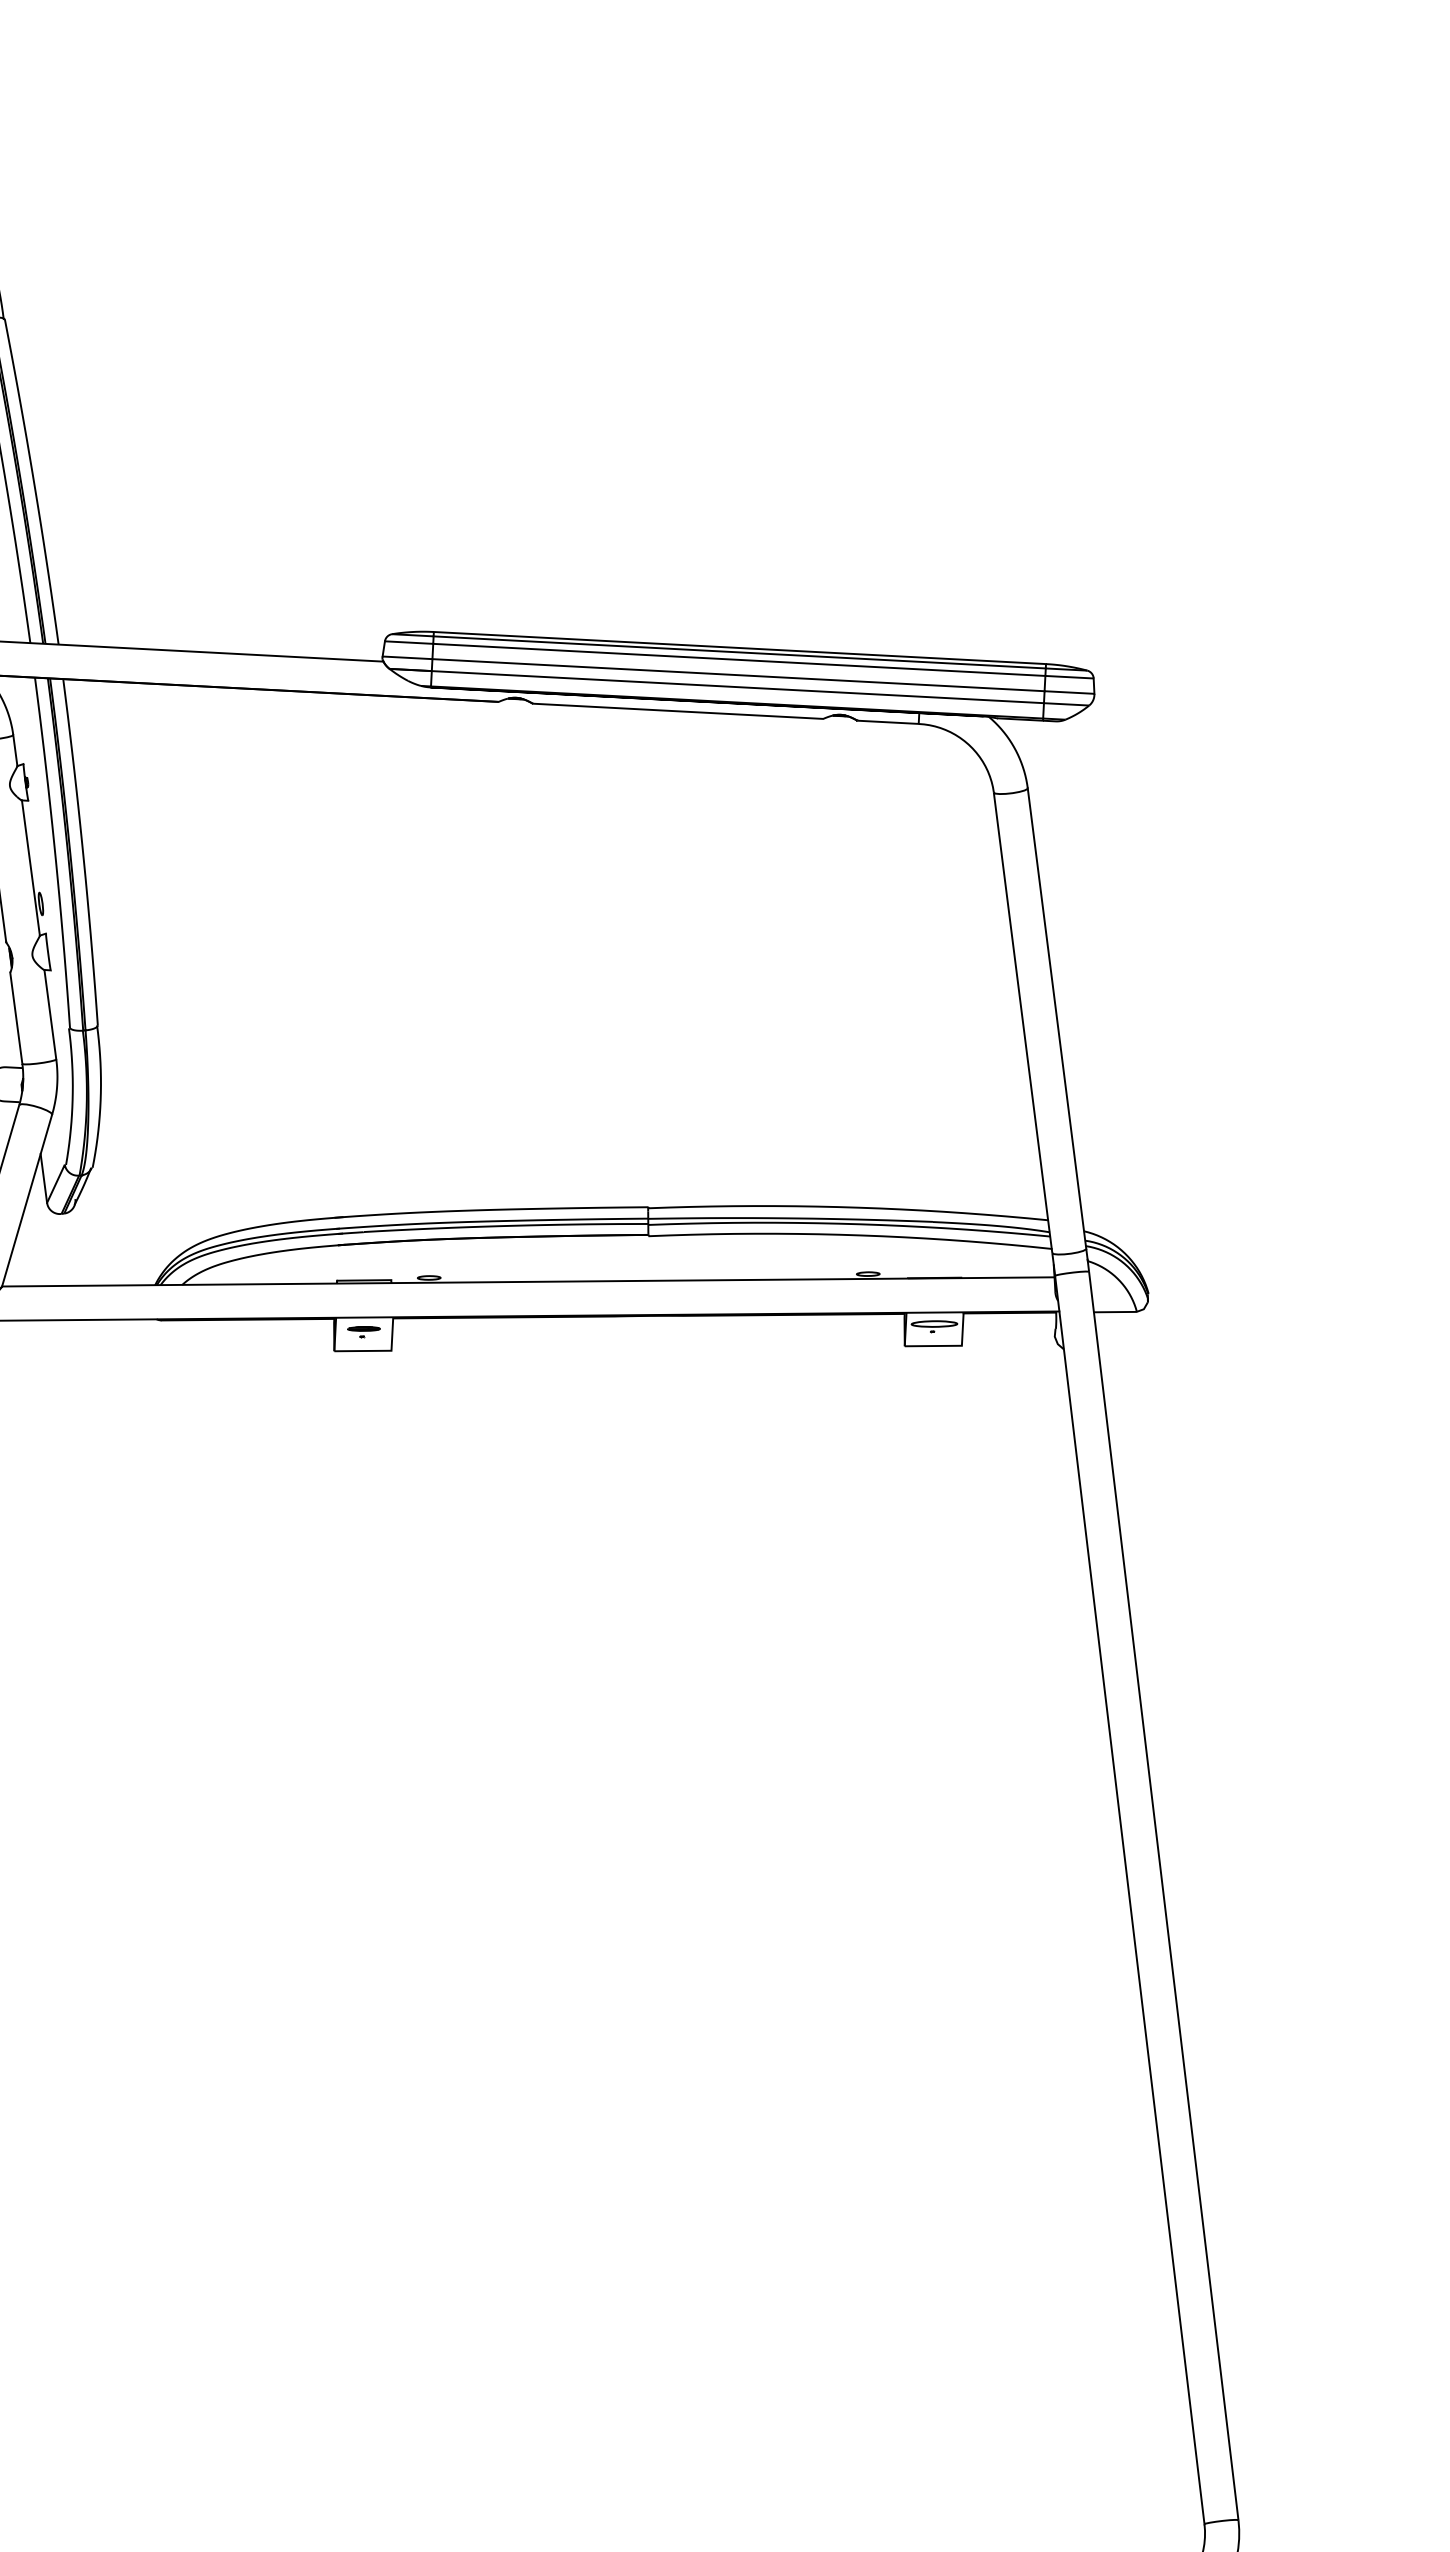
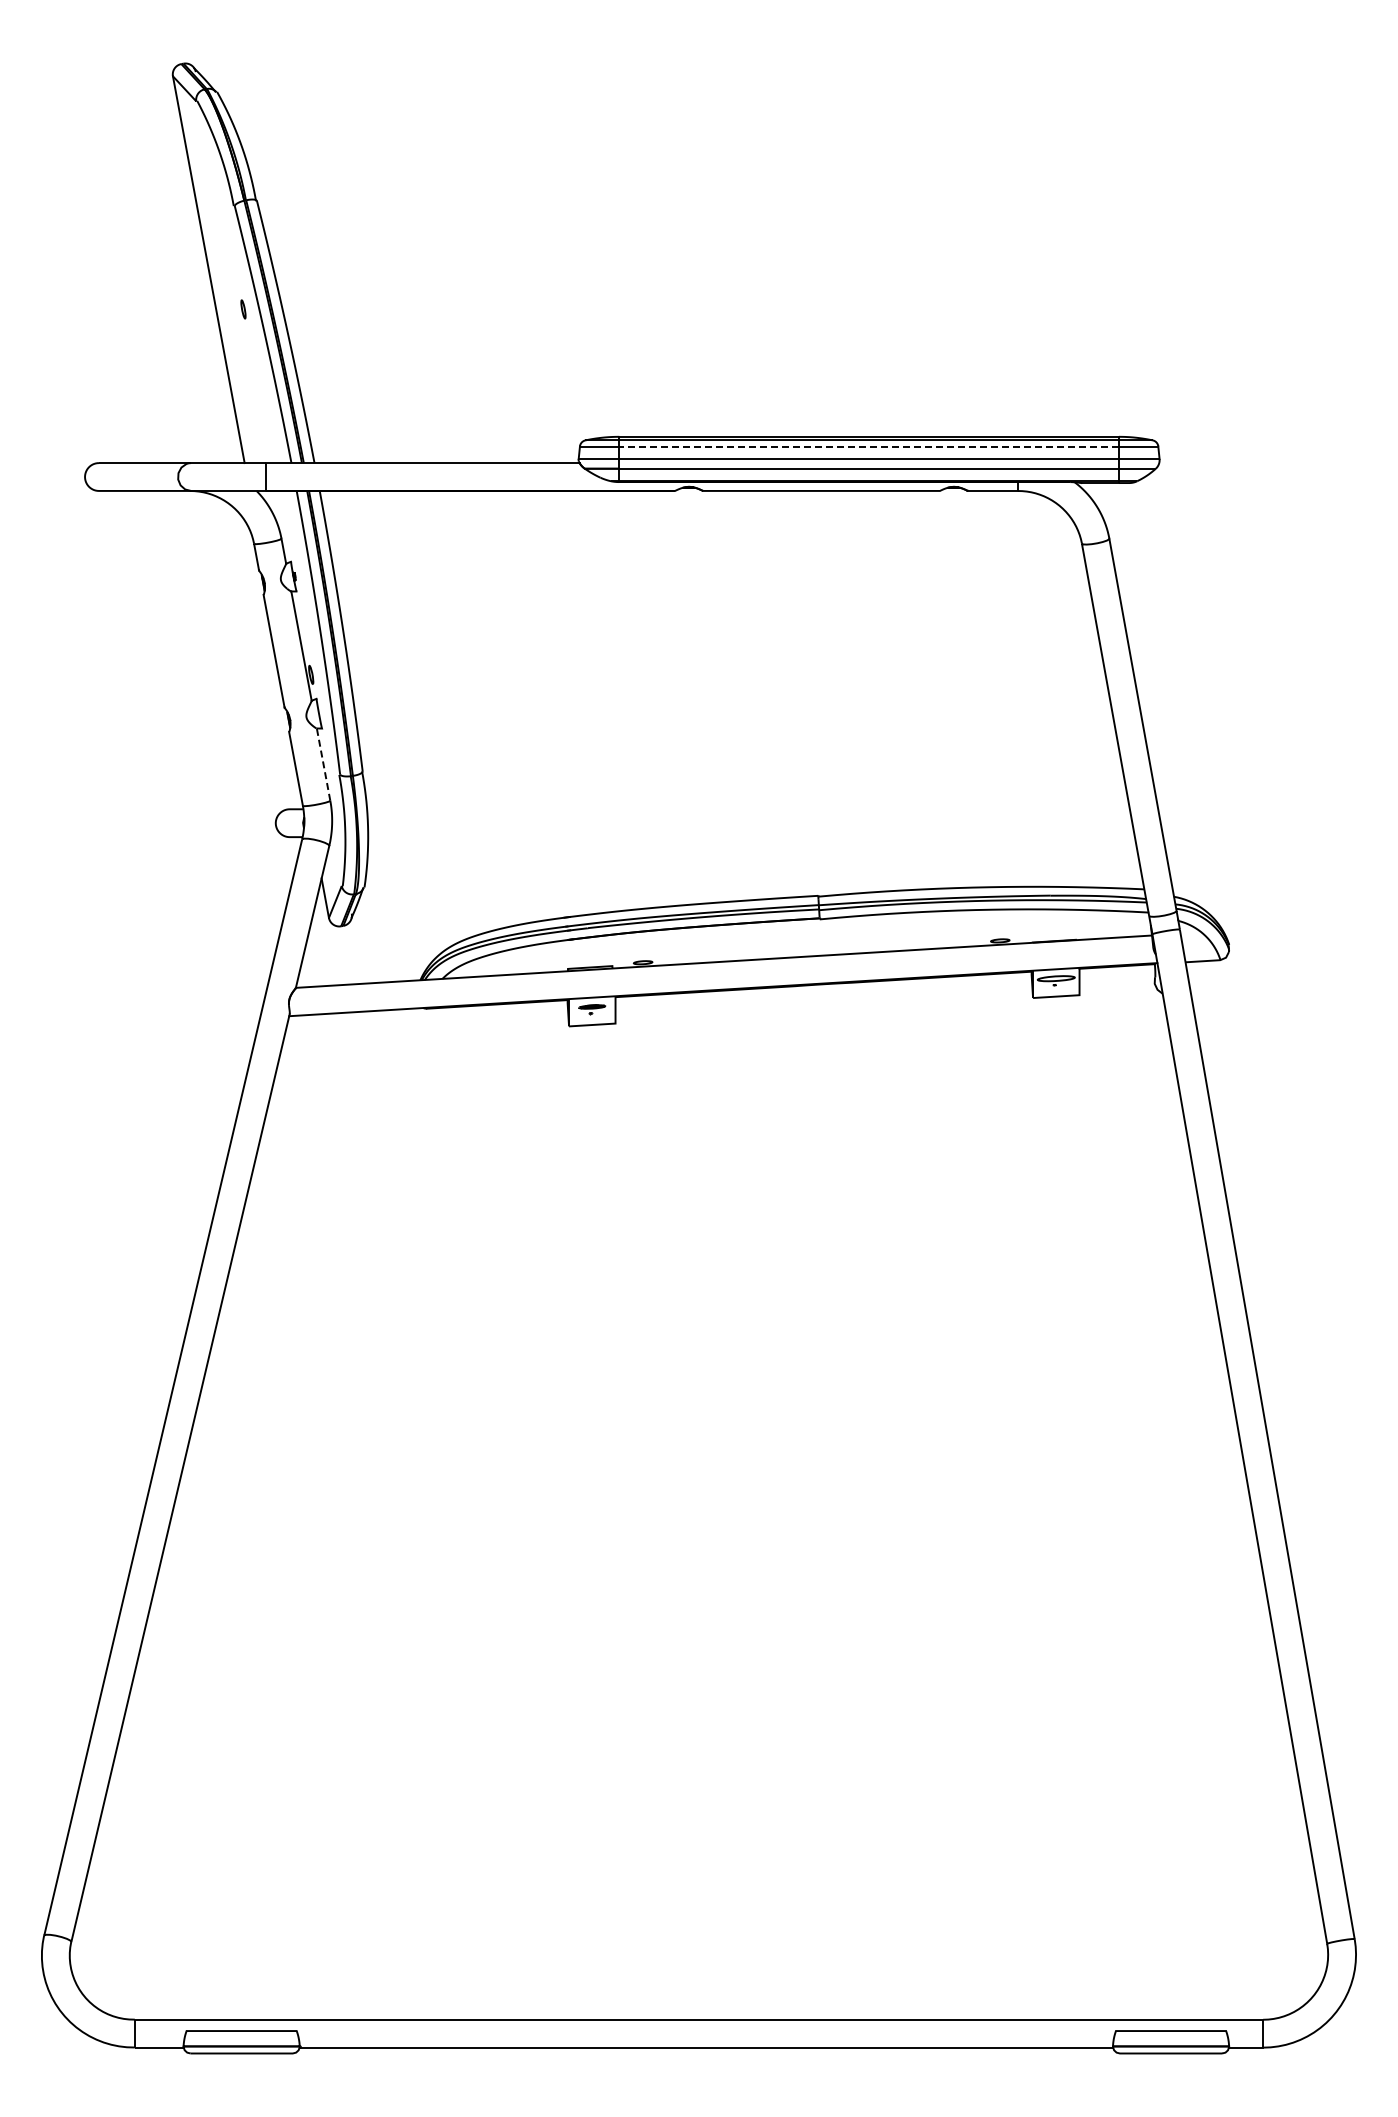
line: (739, 659) -> (869, 446), solid -> dashed
line: (50, 1014) -> (323, 764), solid -> dashed

